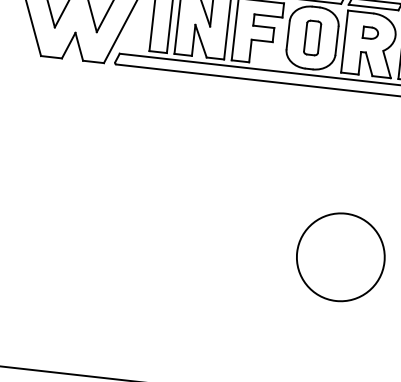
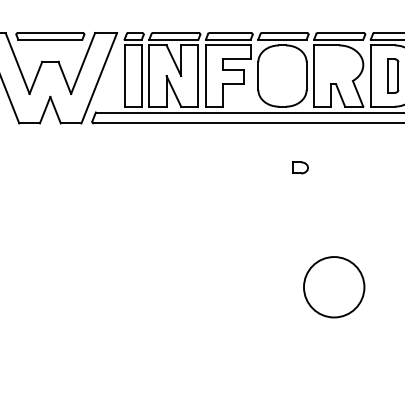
part: (370, 32) -> (300, 167), moved
part: (312, 37) -> (282, 75), removed
circle: (341, 257) -> (334, 287), size x0.7

